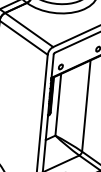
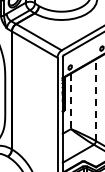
line: (58, 105) -> (71, 101), solid -> dashed
line: (86, 106) -> (96, 100), solid -> dashed

